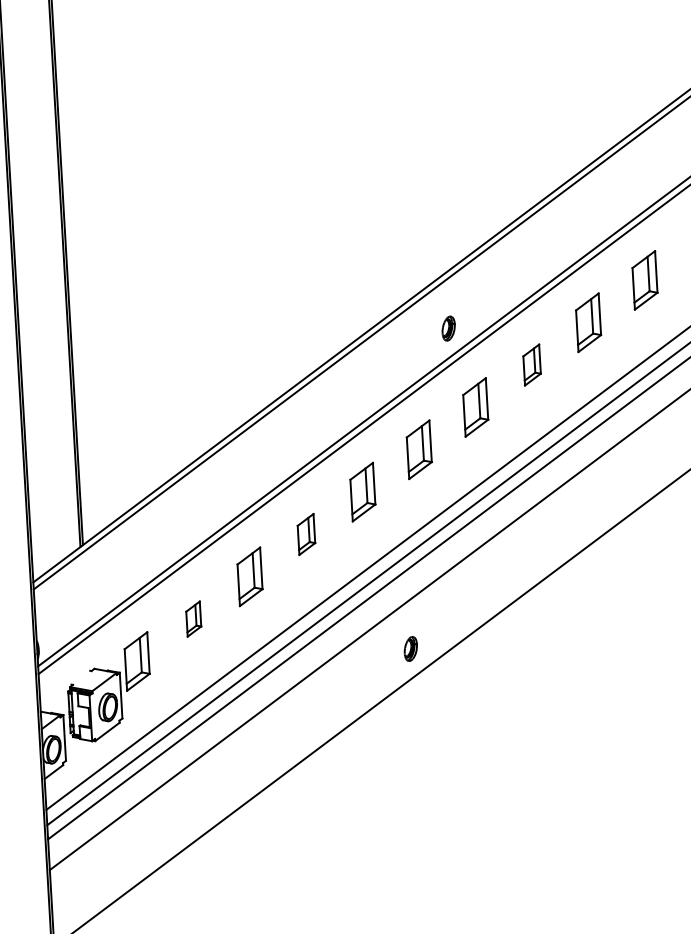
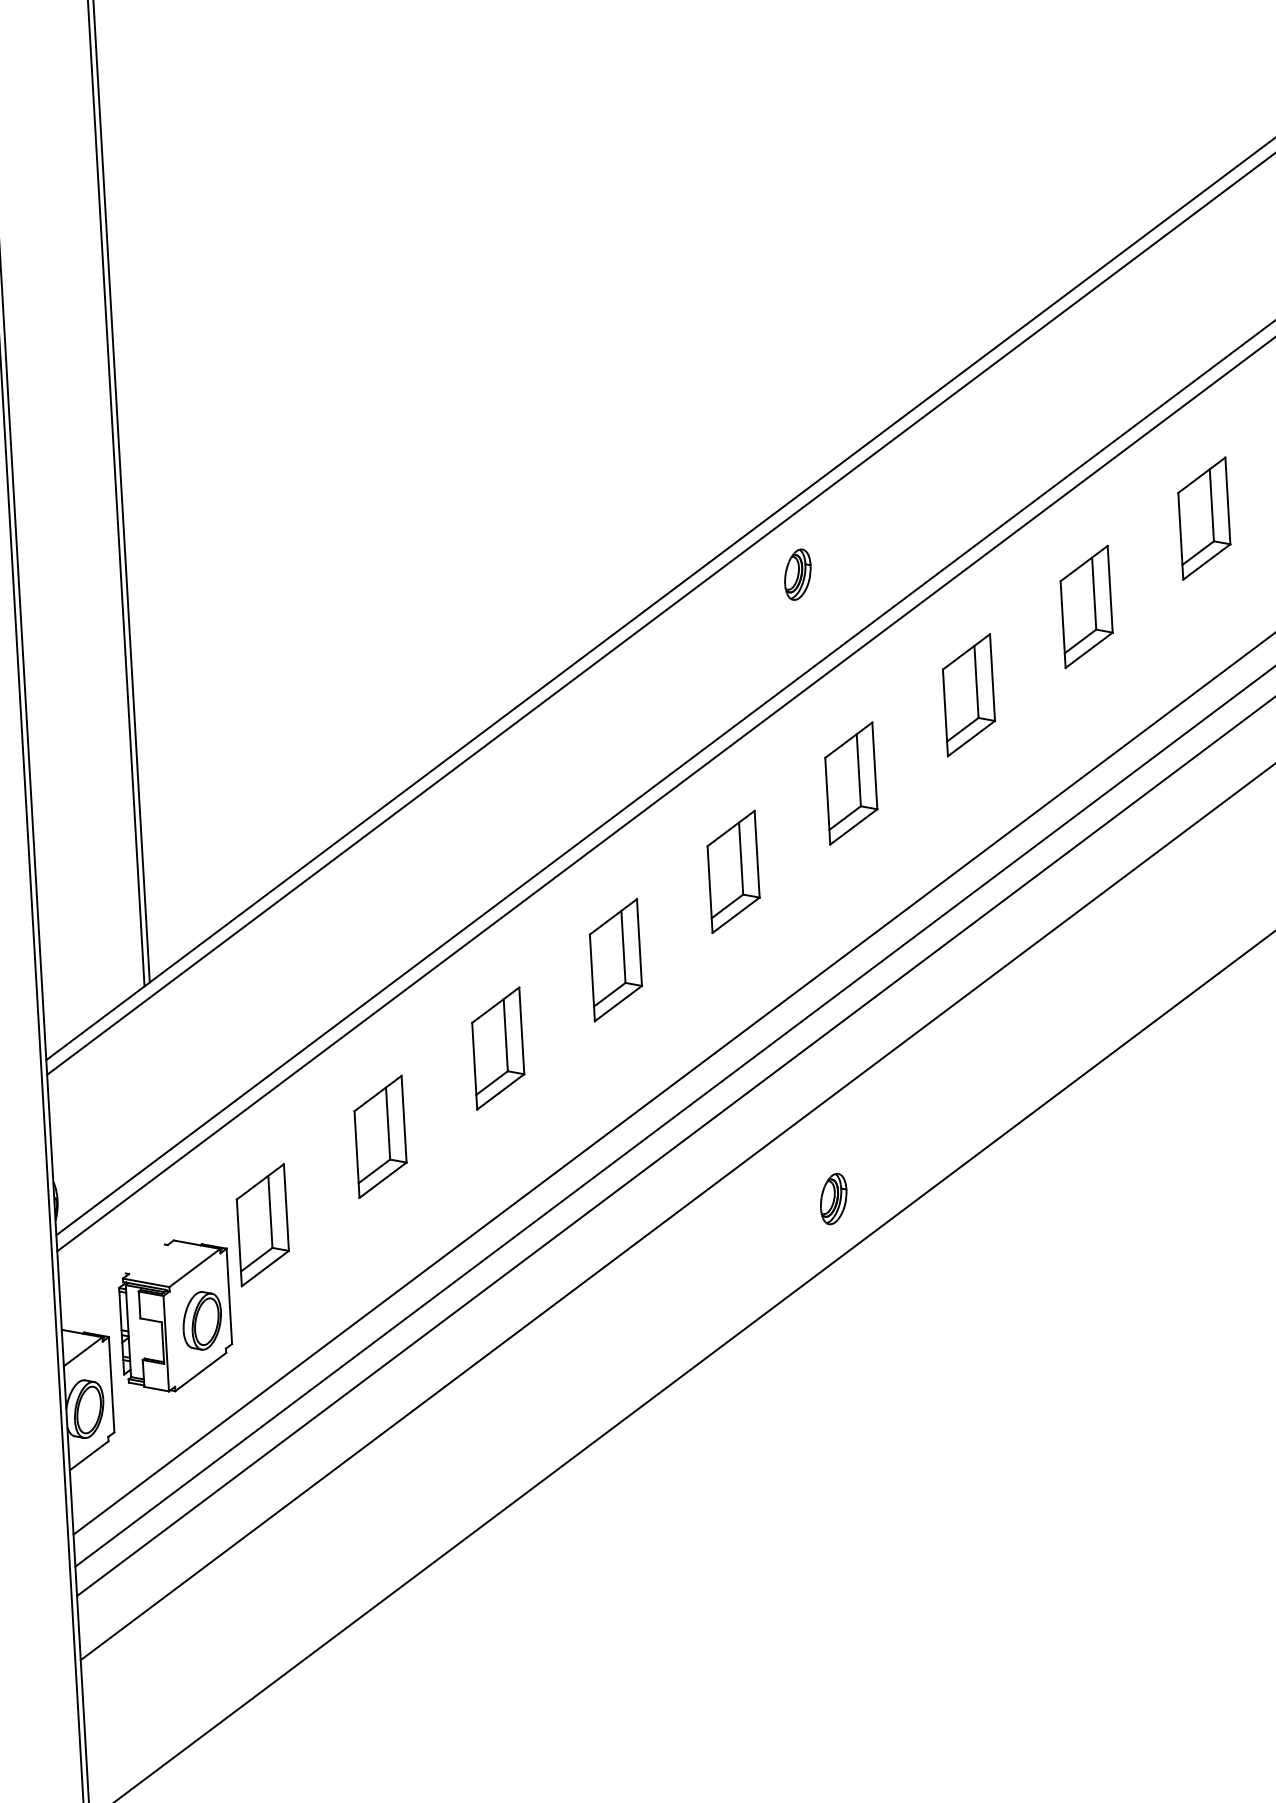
part: (448, 328) -> (797, 574), moved
part: (531, 364) -> (1085, 605), size x1.43
part: (306, 534) -> (615, 960), size x1.43
part: (193, 618) -> (380, 1135), size x1.67

